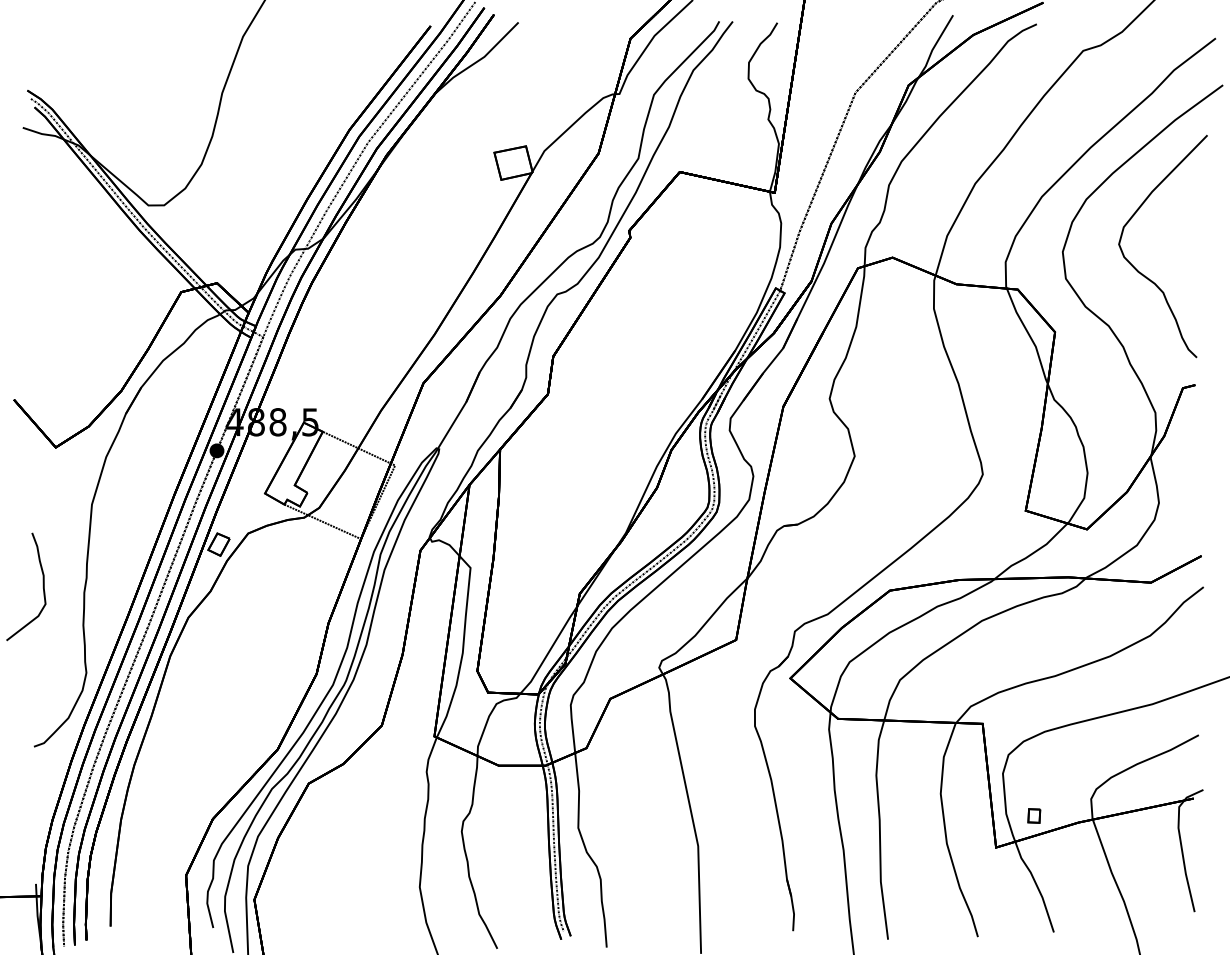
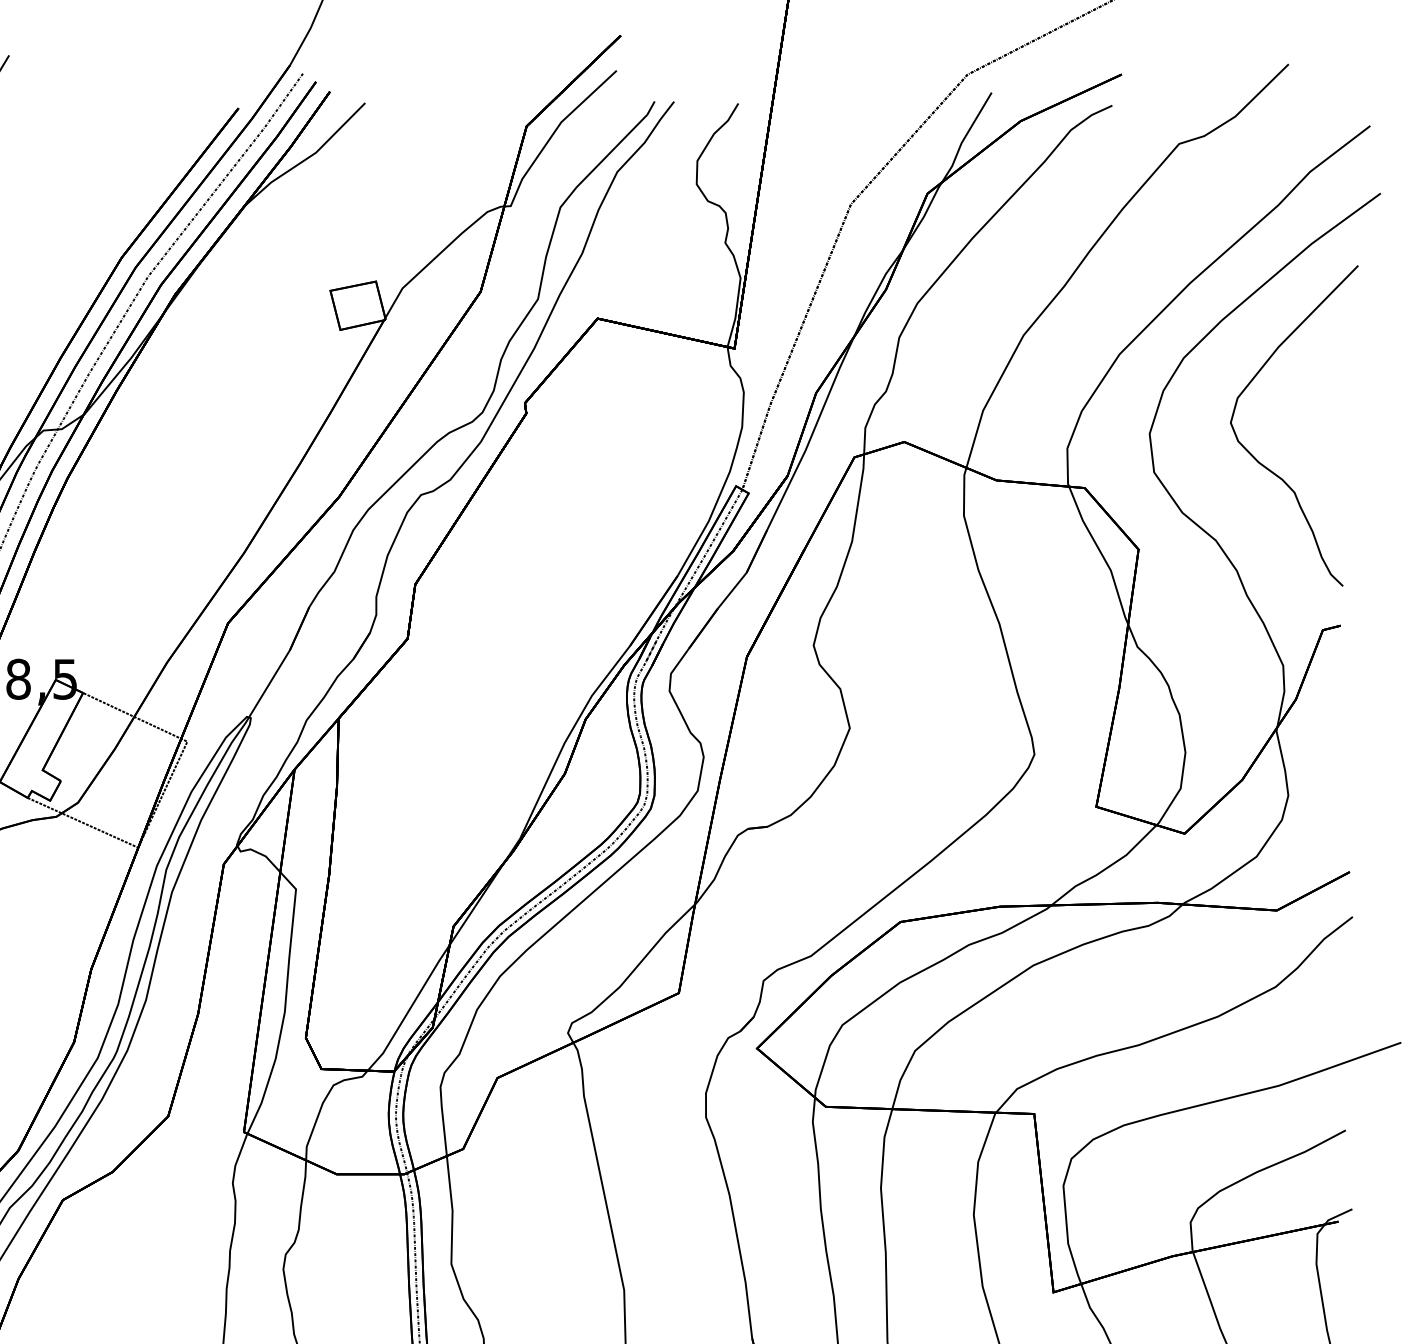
part: (1034, 815) -> (1108, 1246), removed

